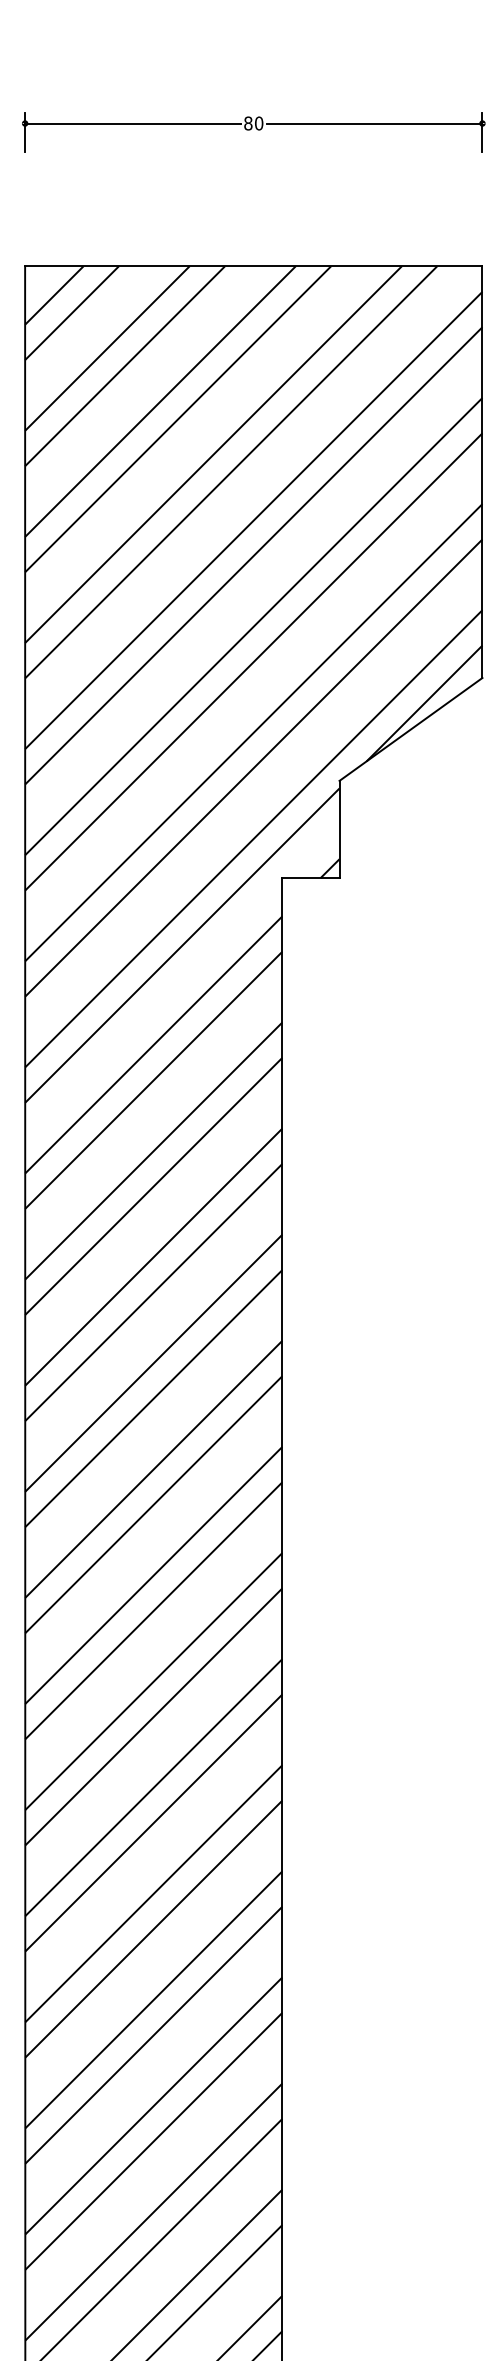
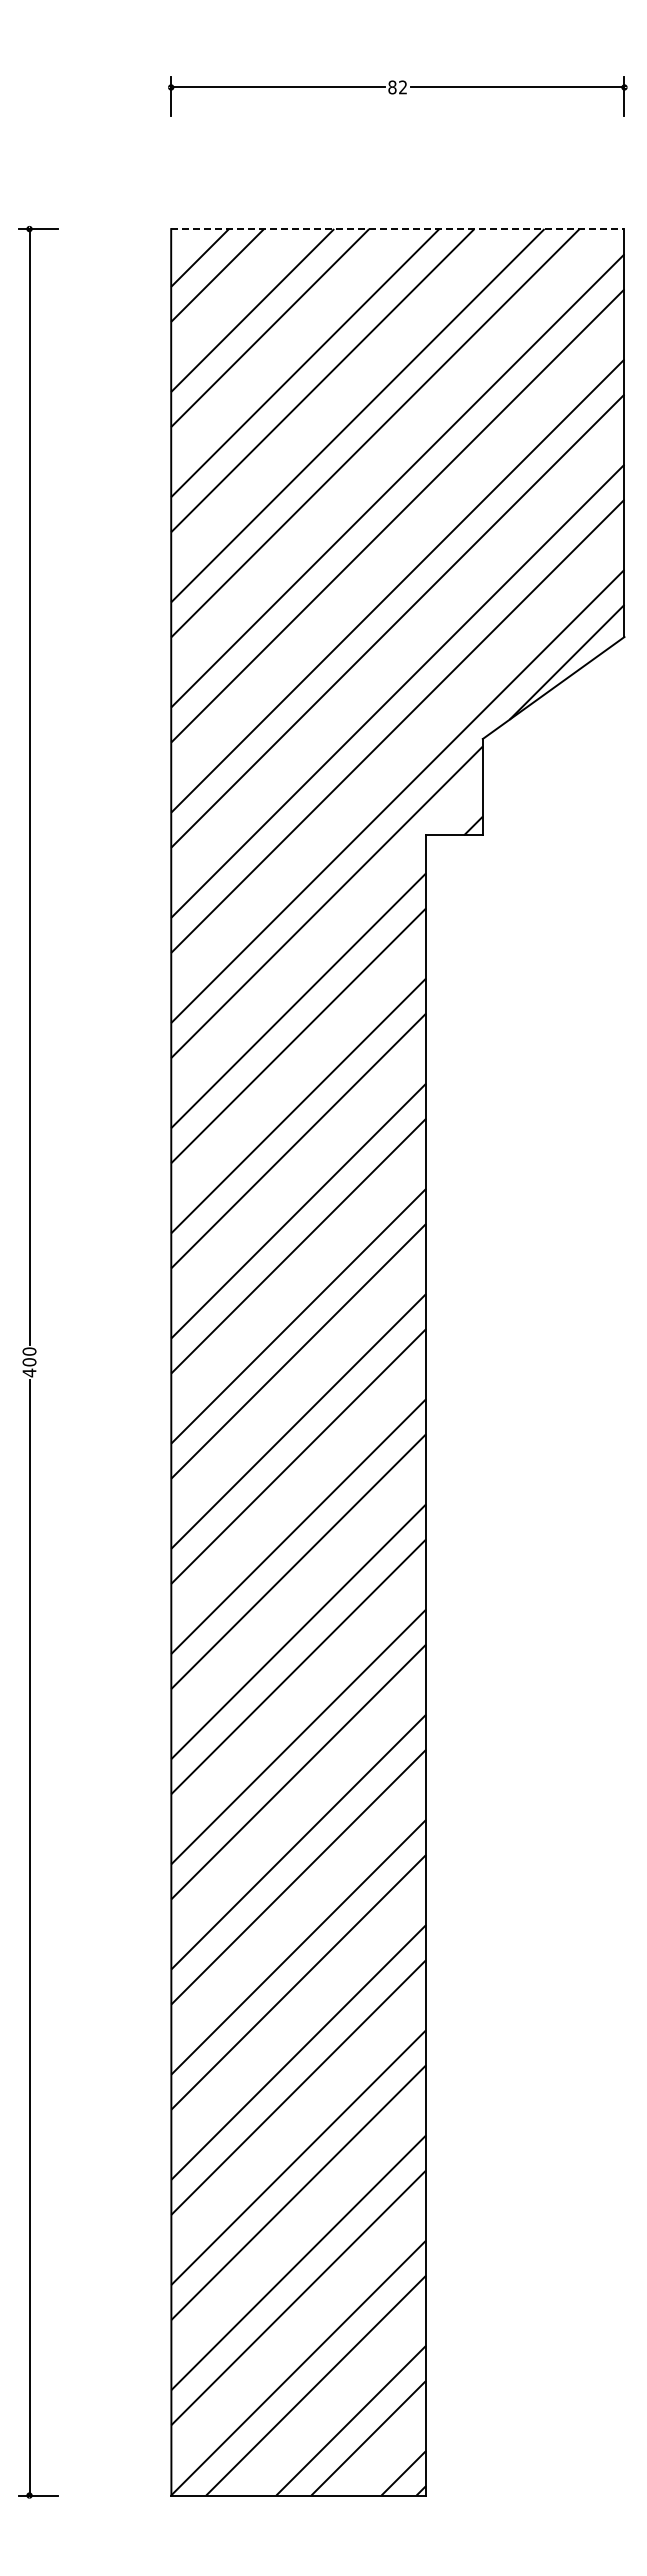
text: (259, 123) -> (403, 87), 80 -> 82
line: (253, 266) -> (397, 229), solid -> dashed

